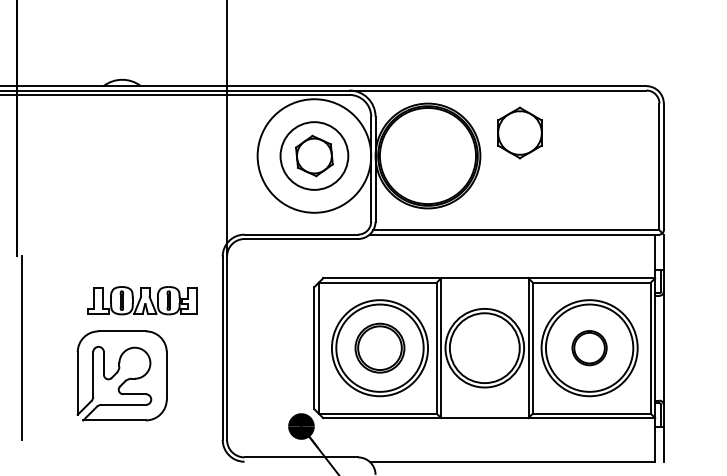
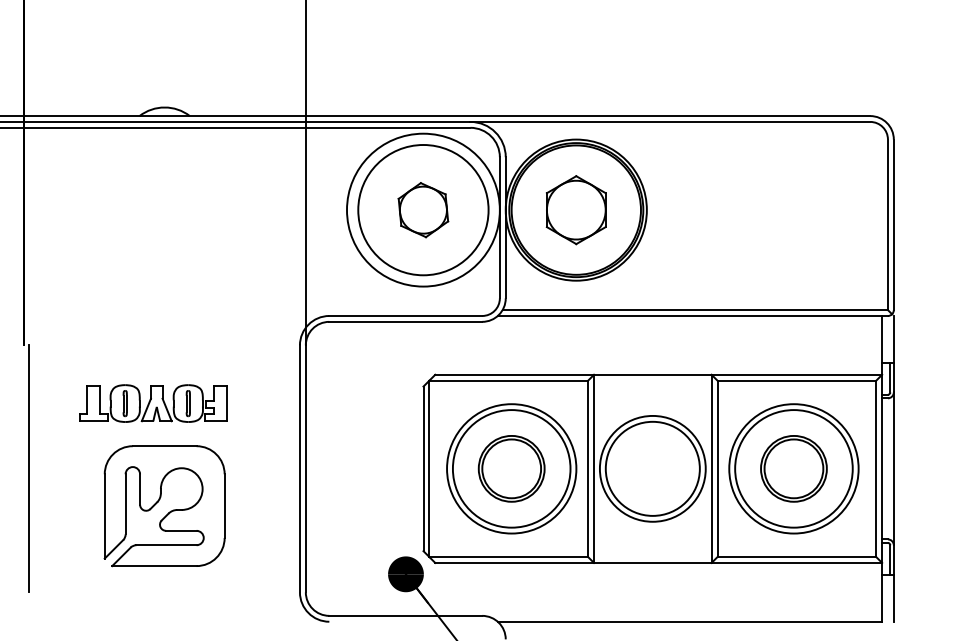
part: (519, 132) -> (575, 209), moved
circle: (314, 155) -> (423, 209), size x1.43
part: (142, 300) -> (152, 403), moved
part: (589, 347) -> (793, 467), size x1.43

